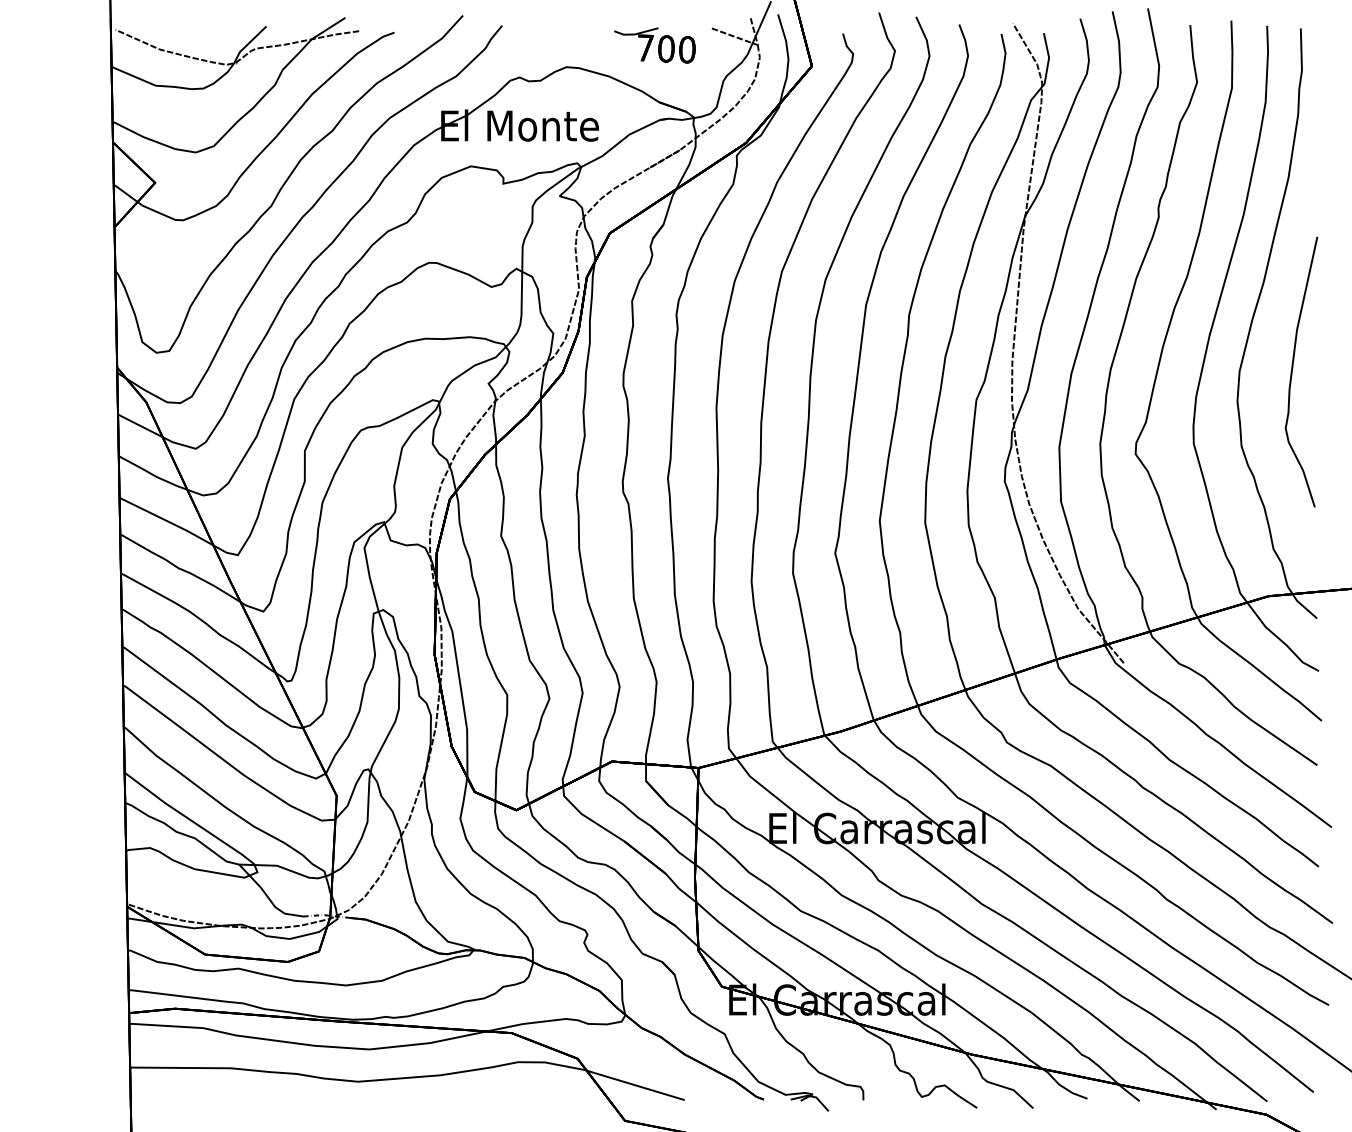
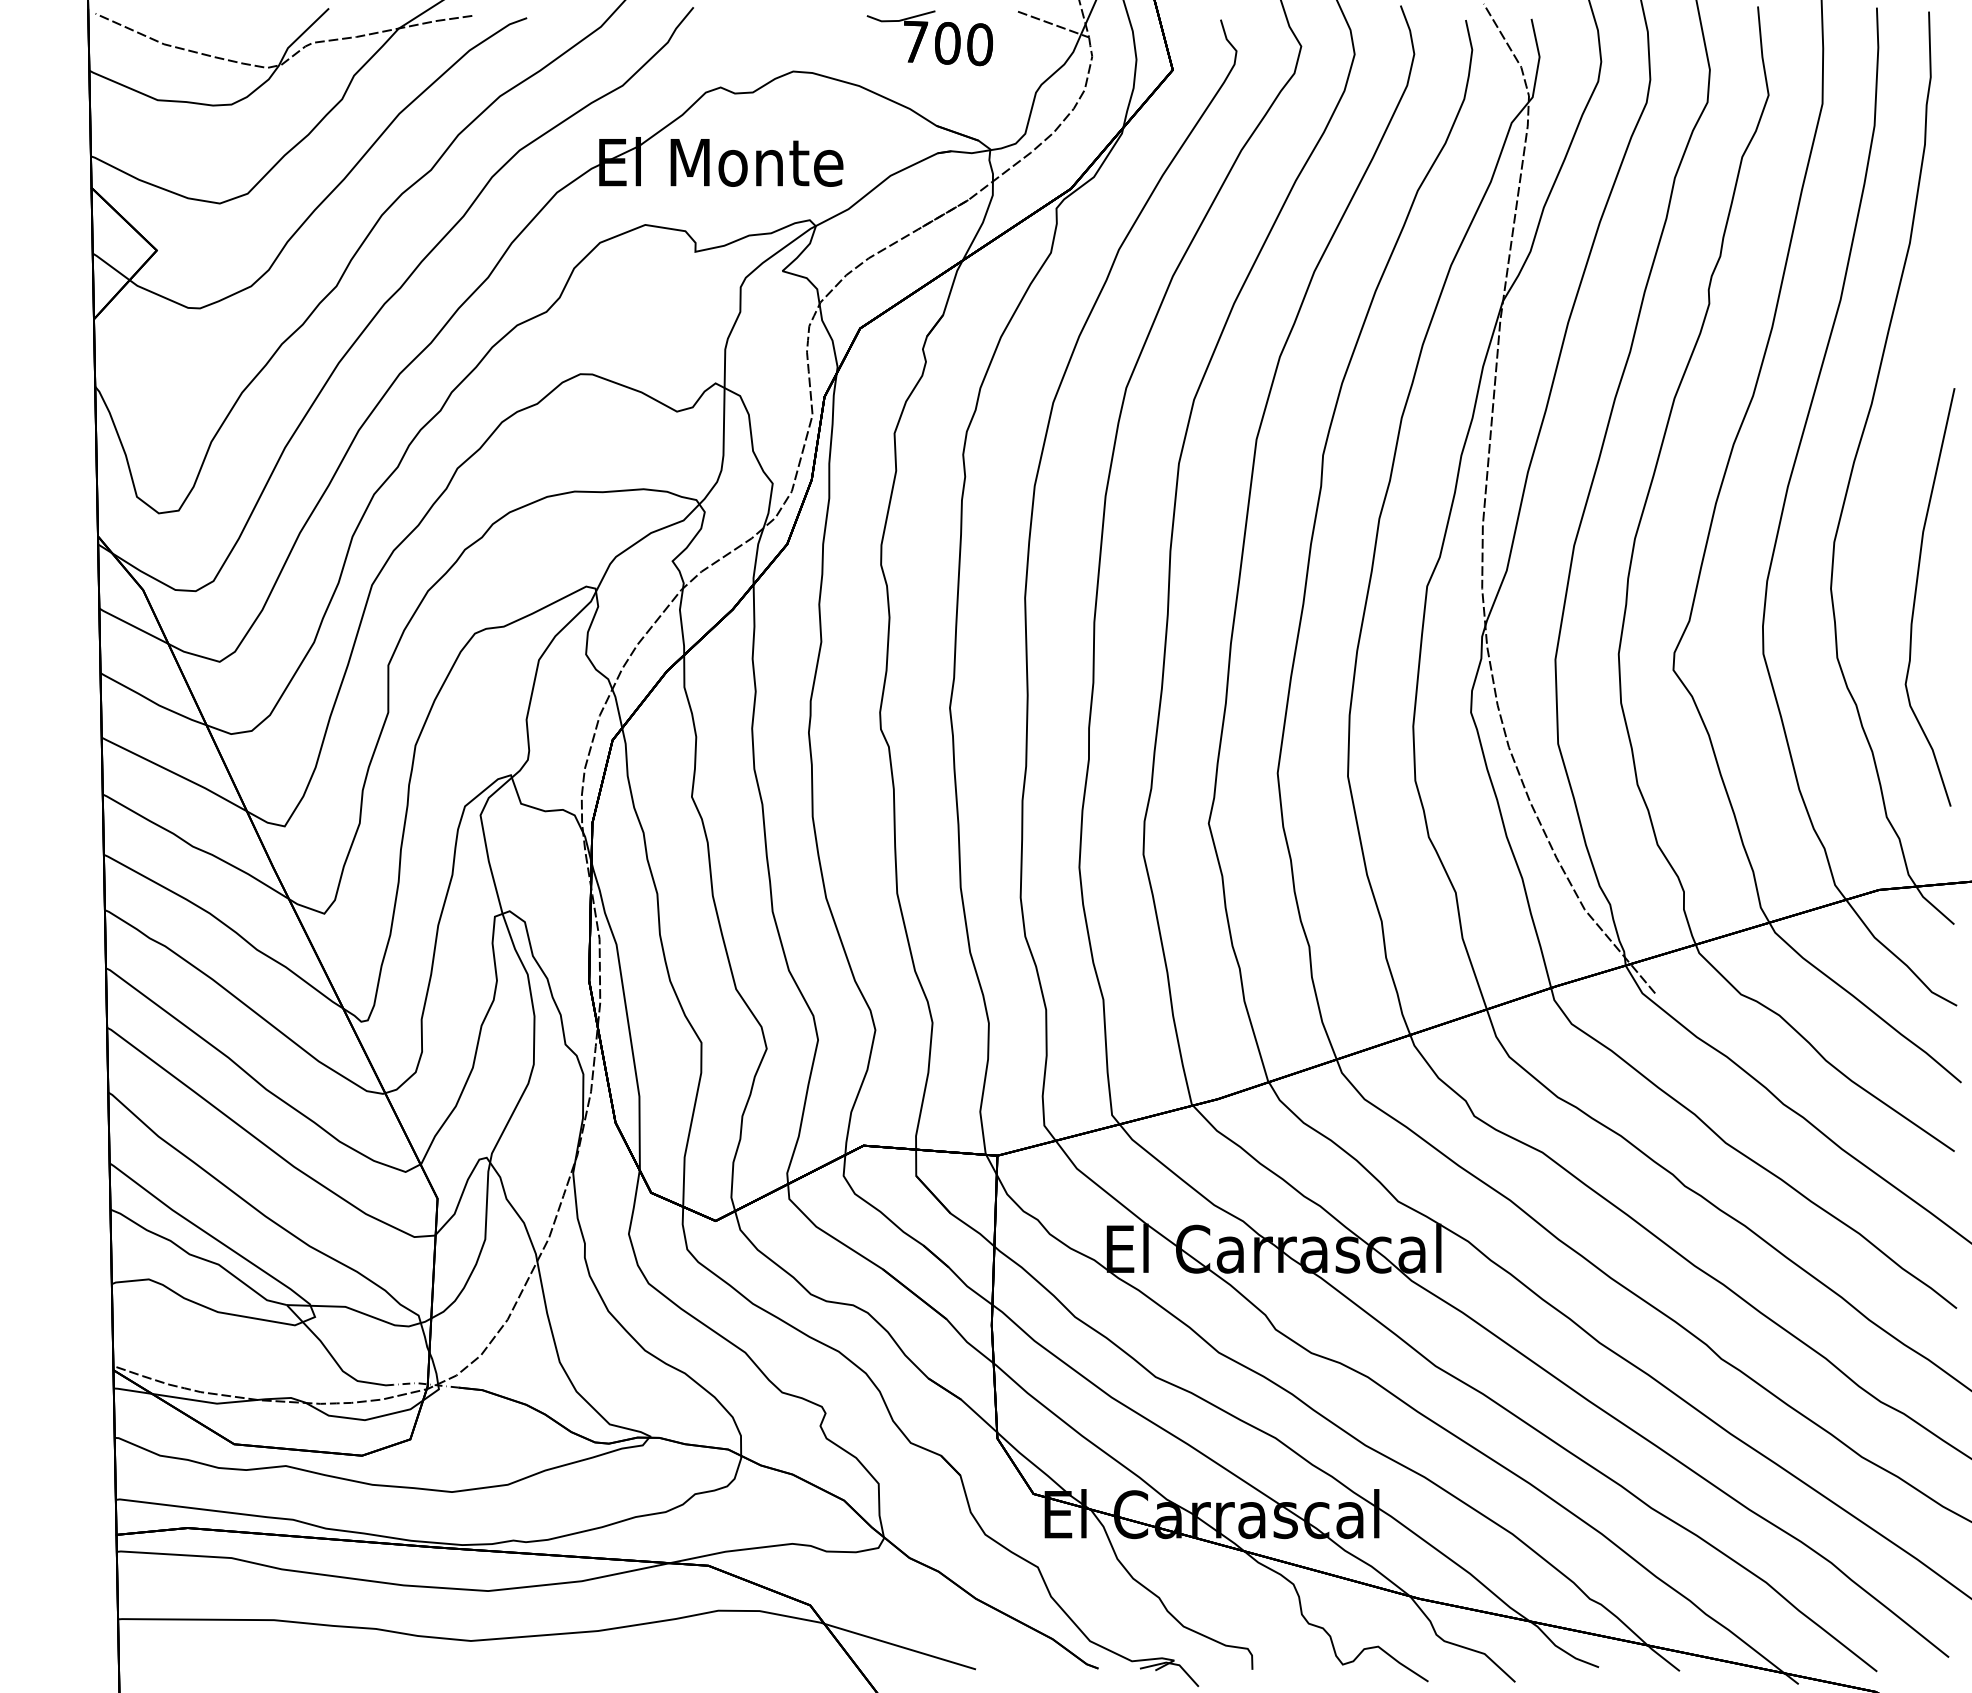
curve: (1293, 368) -> (1917, 591), moved

